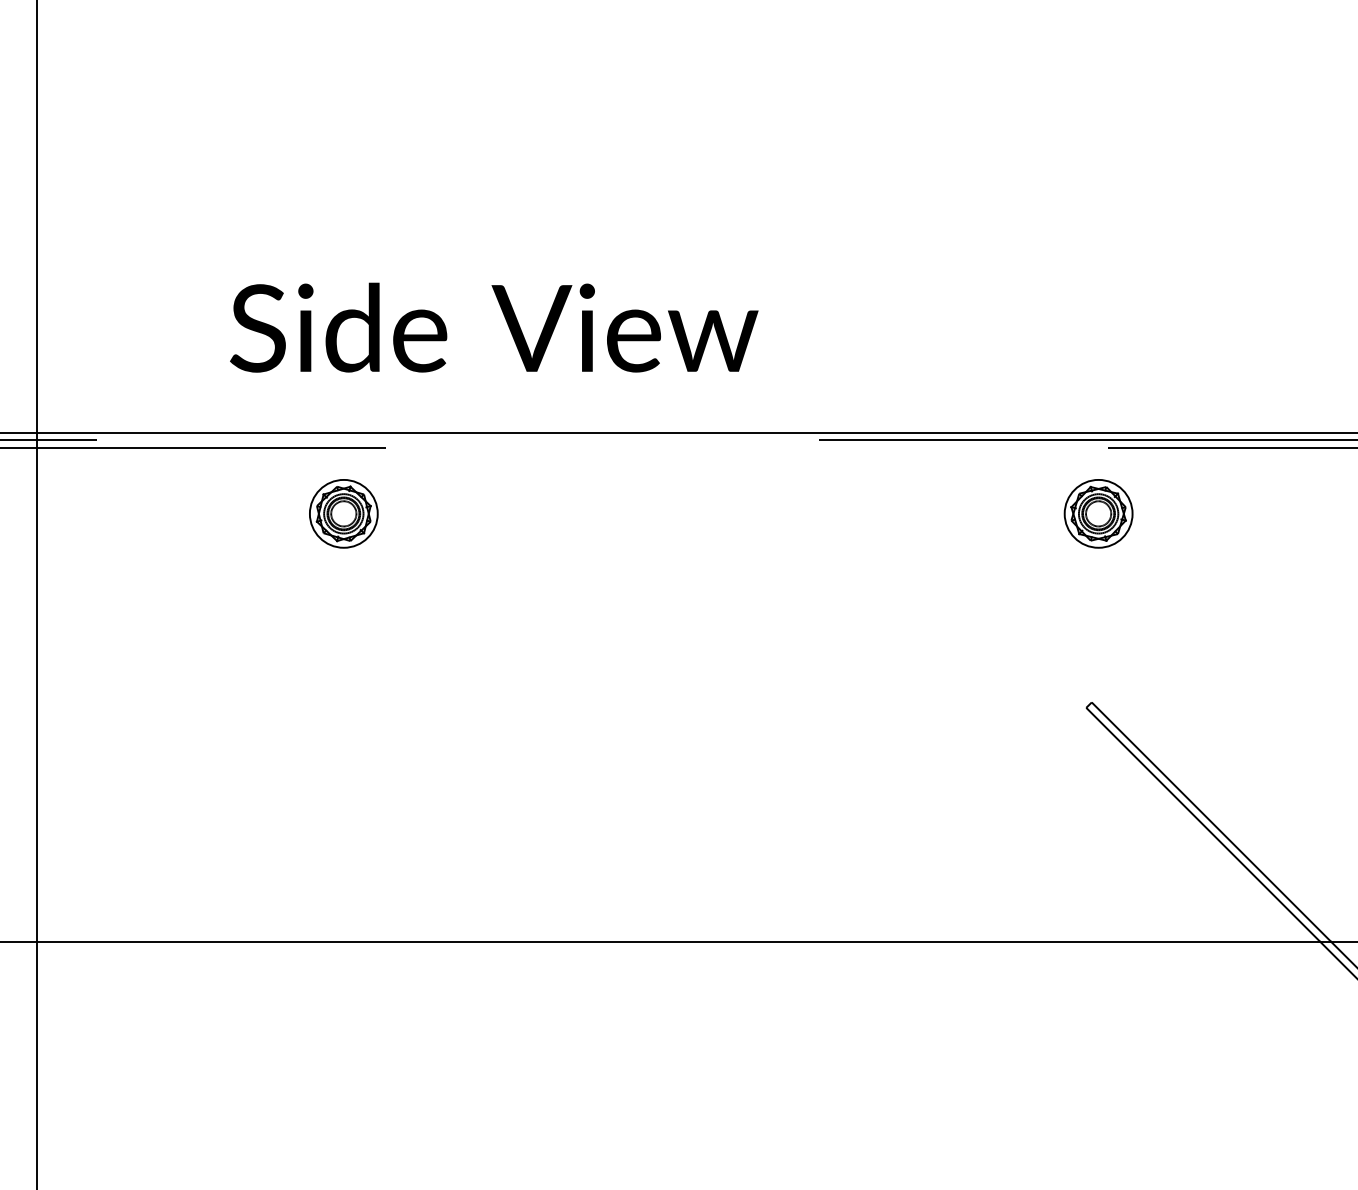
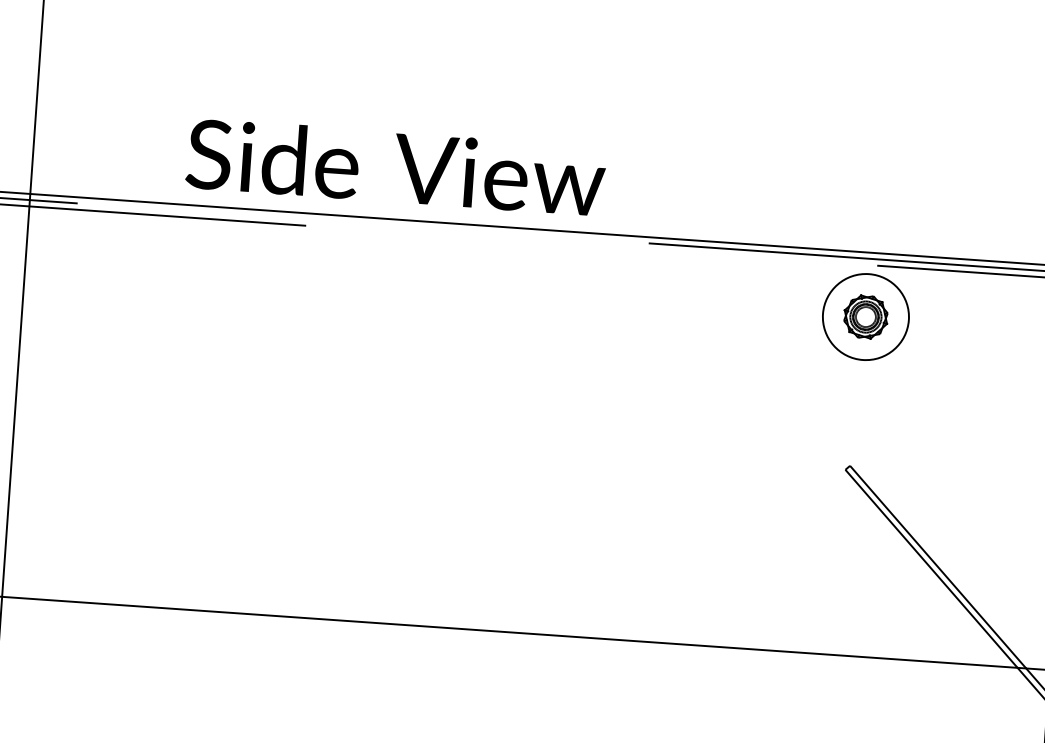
text: (494, 327) -> (396, 167), moved
part: (343, 513) -> (268, 275), removed
circle: (1098, 513) -> (865, 316), size x1.6

